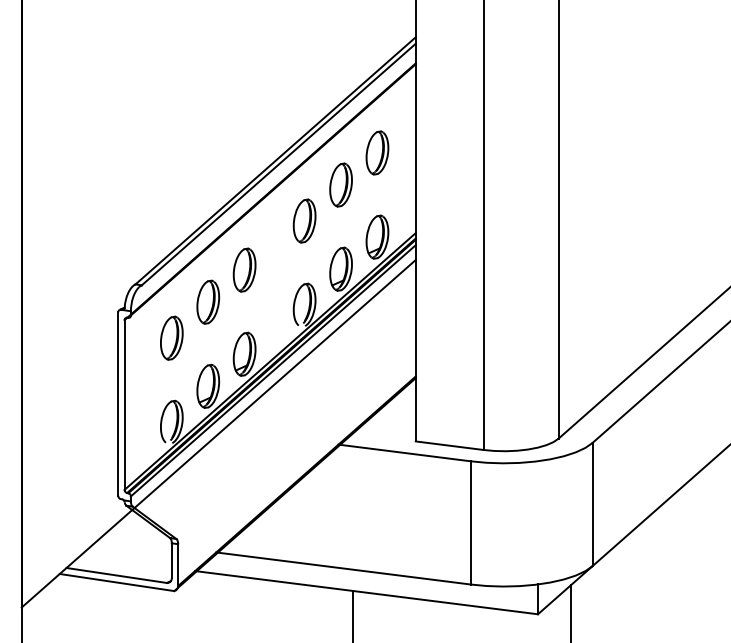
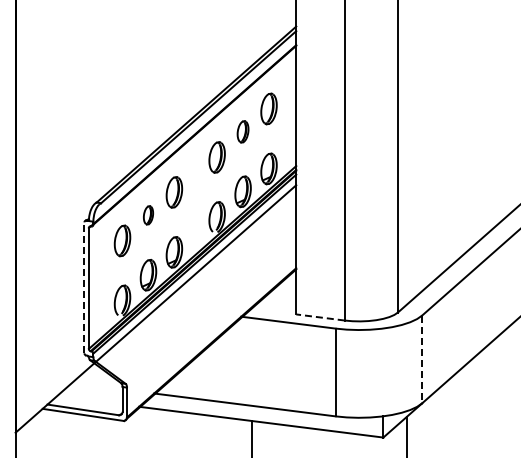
part: (340, 184) -> (242, 131), size x0.7
part: (208, 302) -> (148, 215), size x0.6
line: (118, 403) -> (84, 287), solid -> dashed
line: (448, 445) -> (319, 317), solid -> dashed
line: (592, 504) -> (422, 359), solid -> dashed

